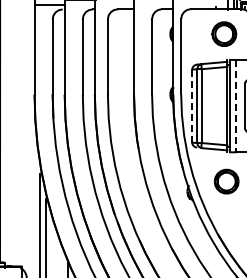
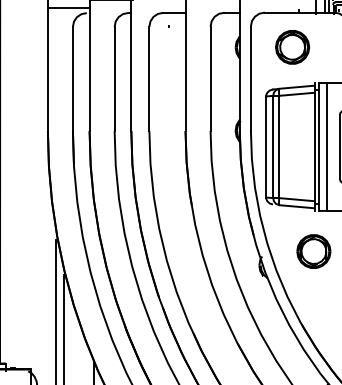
part: (224, 33) -> (292, 46), moved
line: (192, 105) -> (266, 146), dashed -> solid
line: (236, 106) -> (327, 147), dashed -> solid

